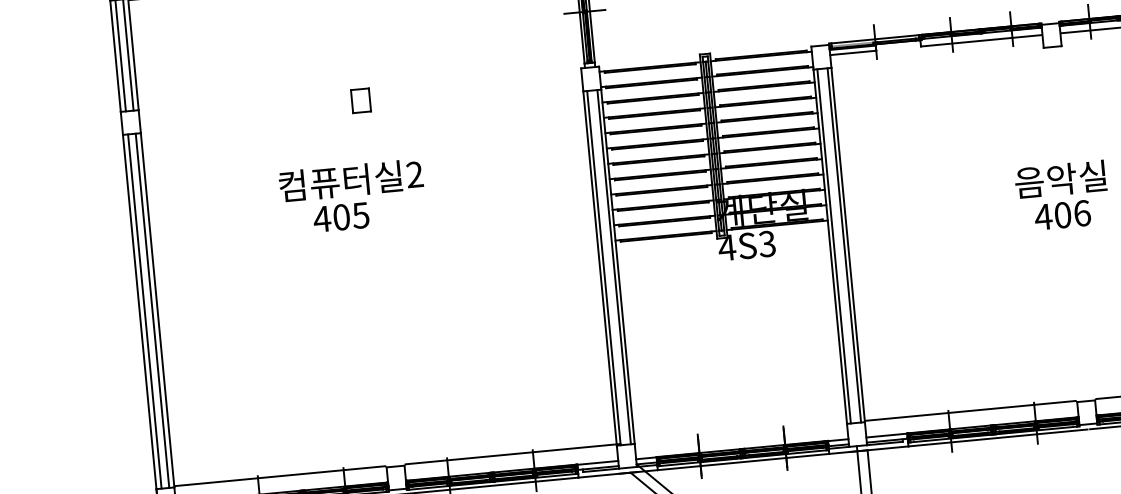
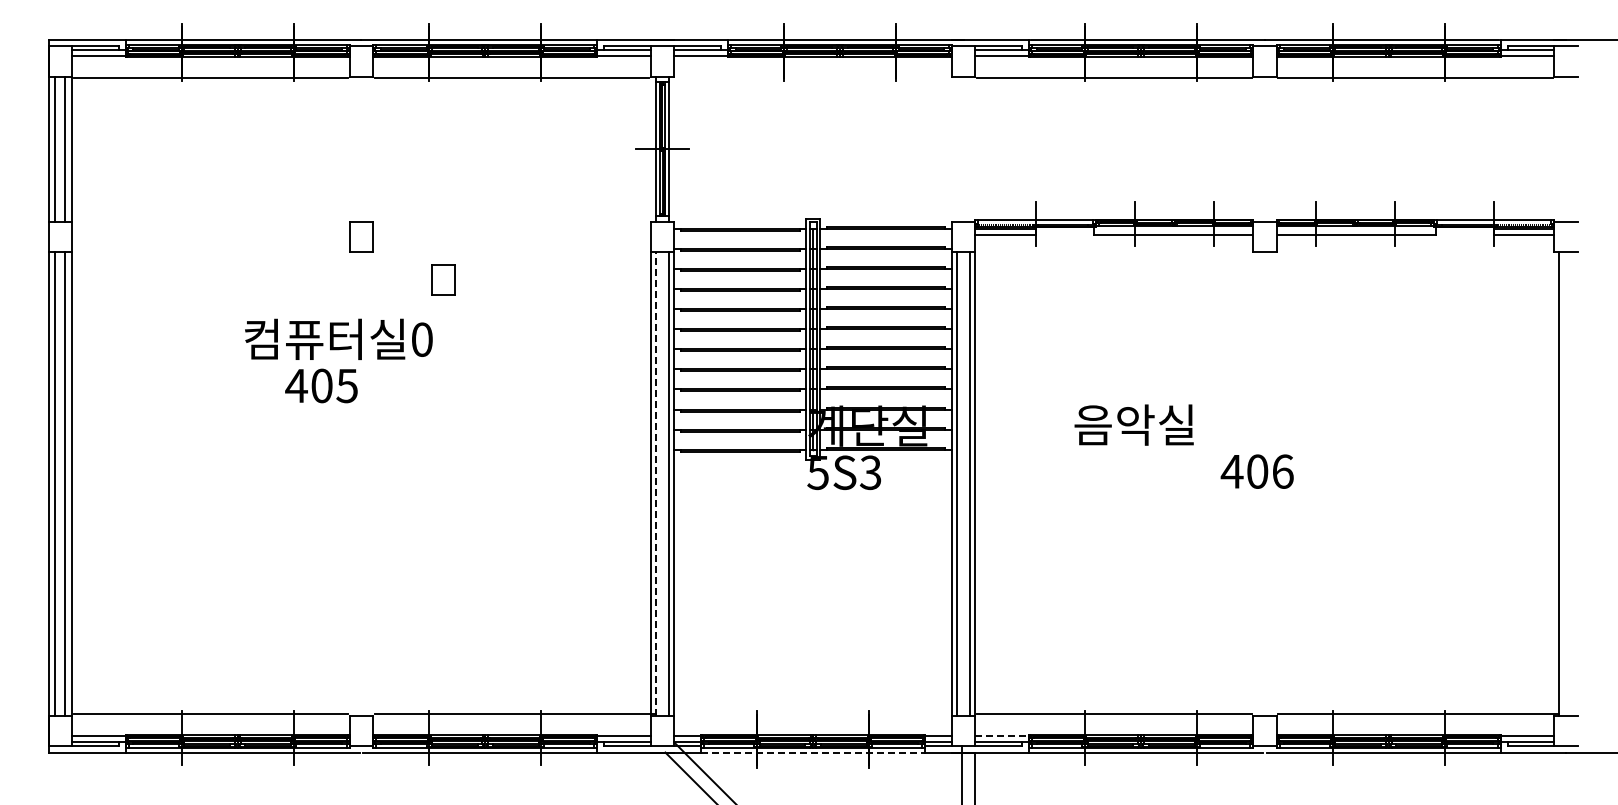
part: (426, 127) -> (443, 279), added
text: (414, 174) -> (421, 339), 2 -> 0
text: (1060, 179) -> (1133, 424), moved
text: (726, 248) -> (817, 473), 4S3 -> 5S3
line: (603, 267) -> (655, 483), solid -> dashed
line: (887, 435) -> (1002, 735), solid -> dashed
line: (743, 461) -> (813, 752), solid -> dashed

